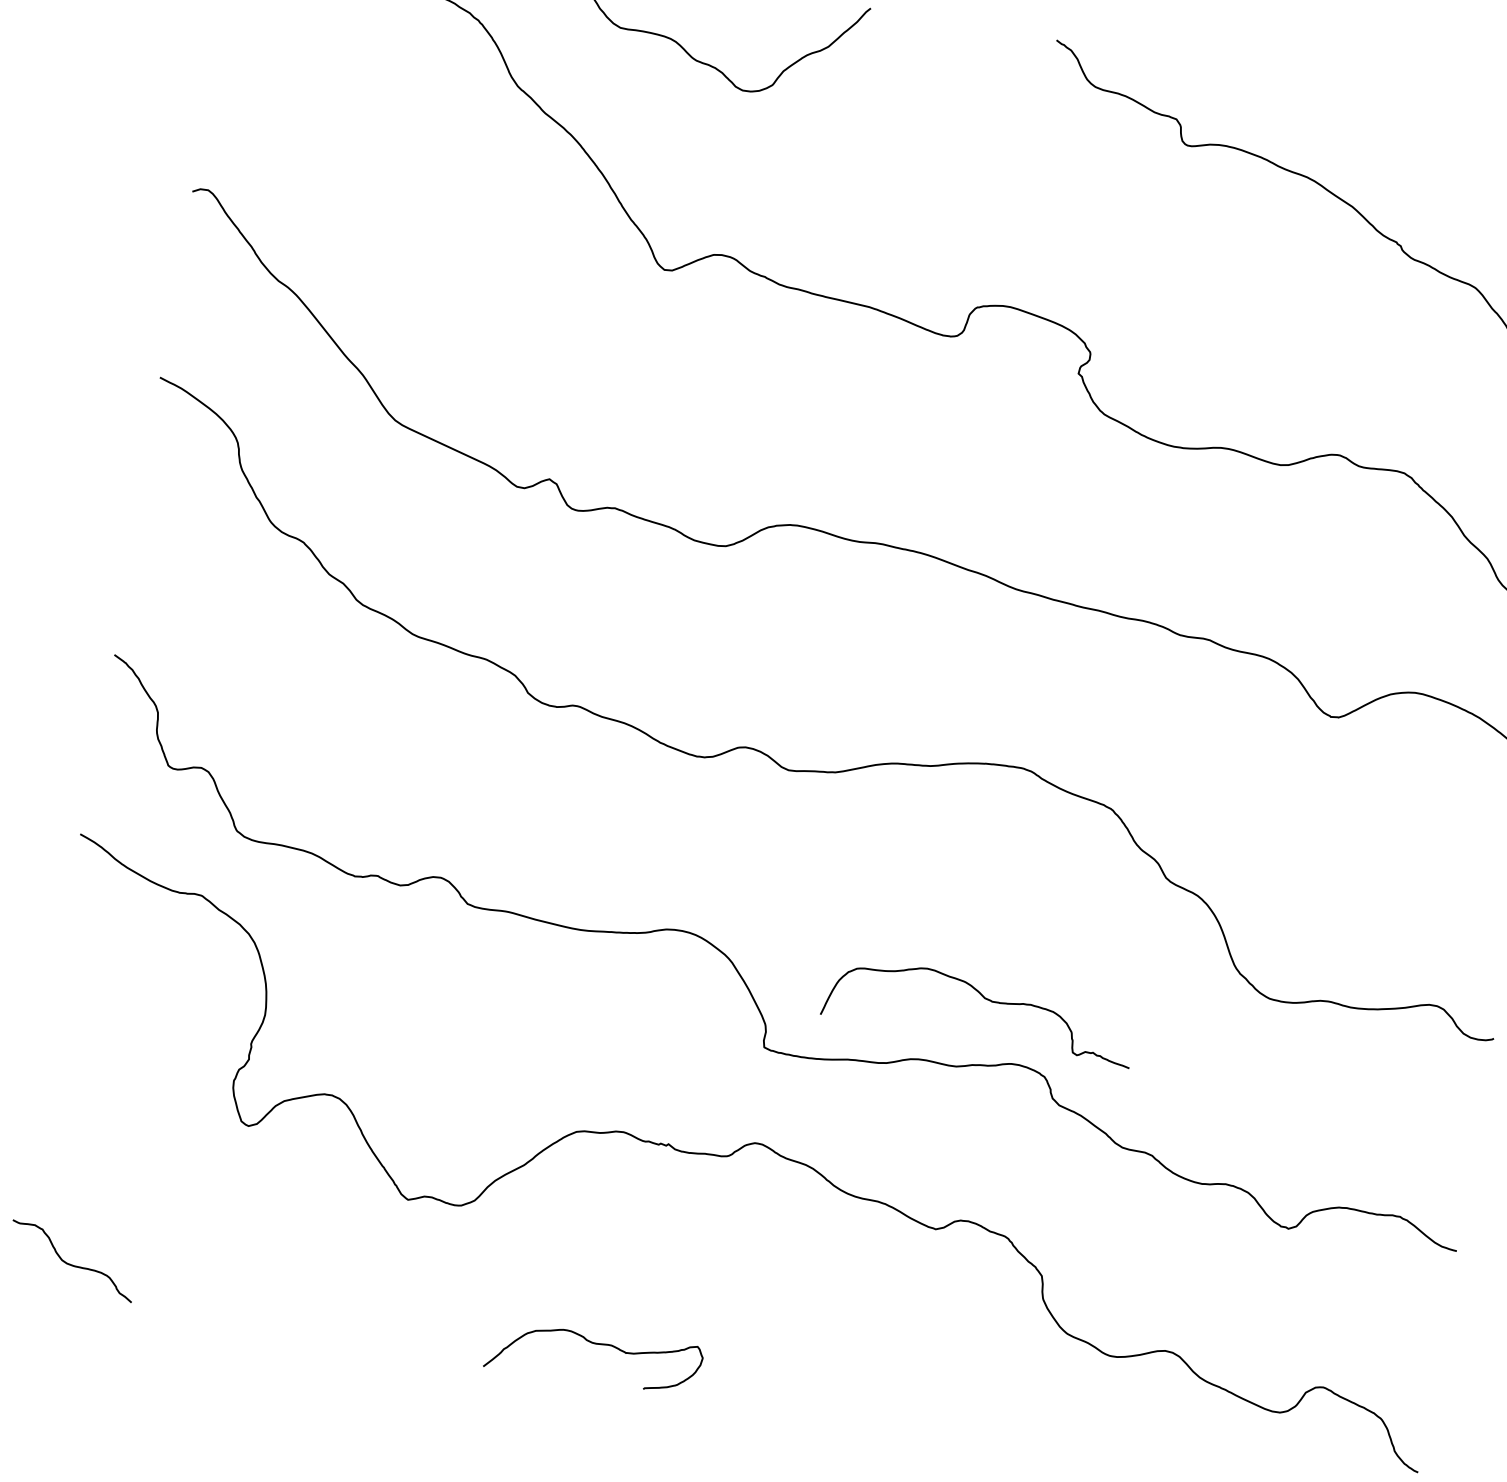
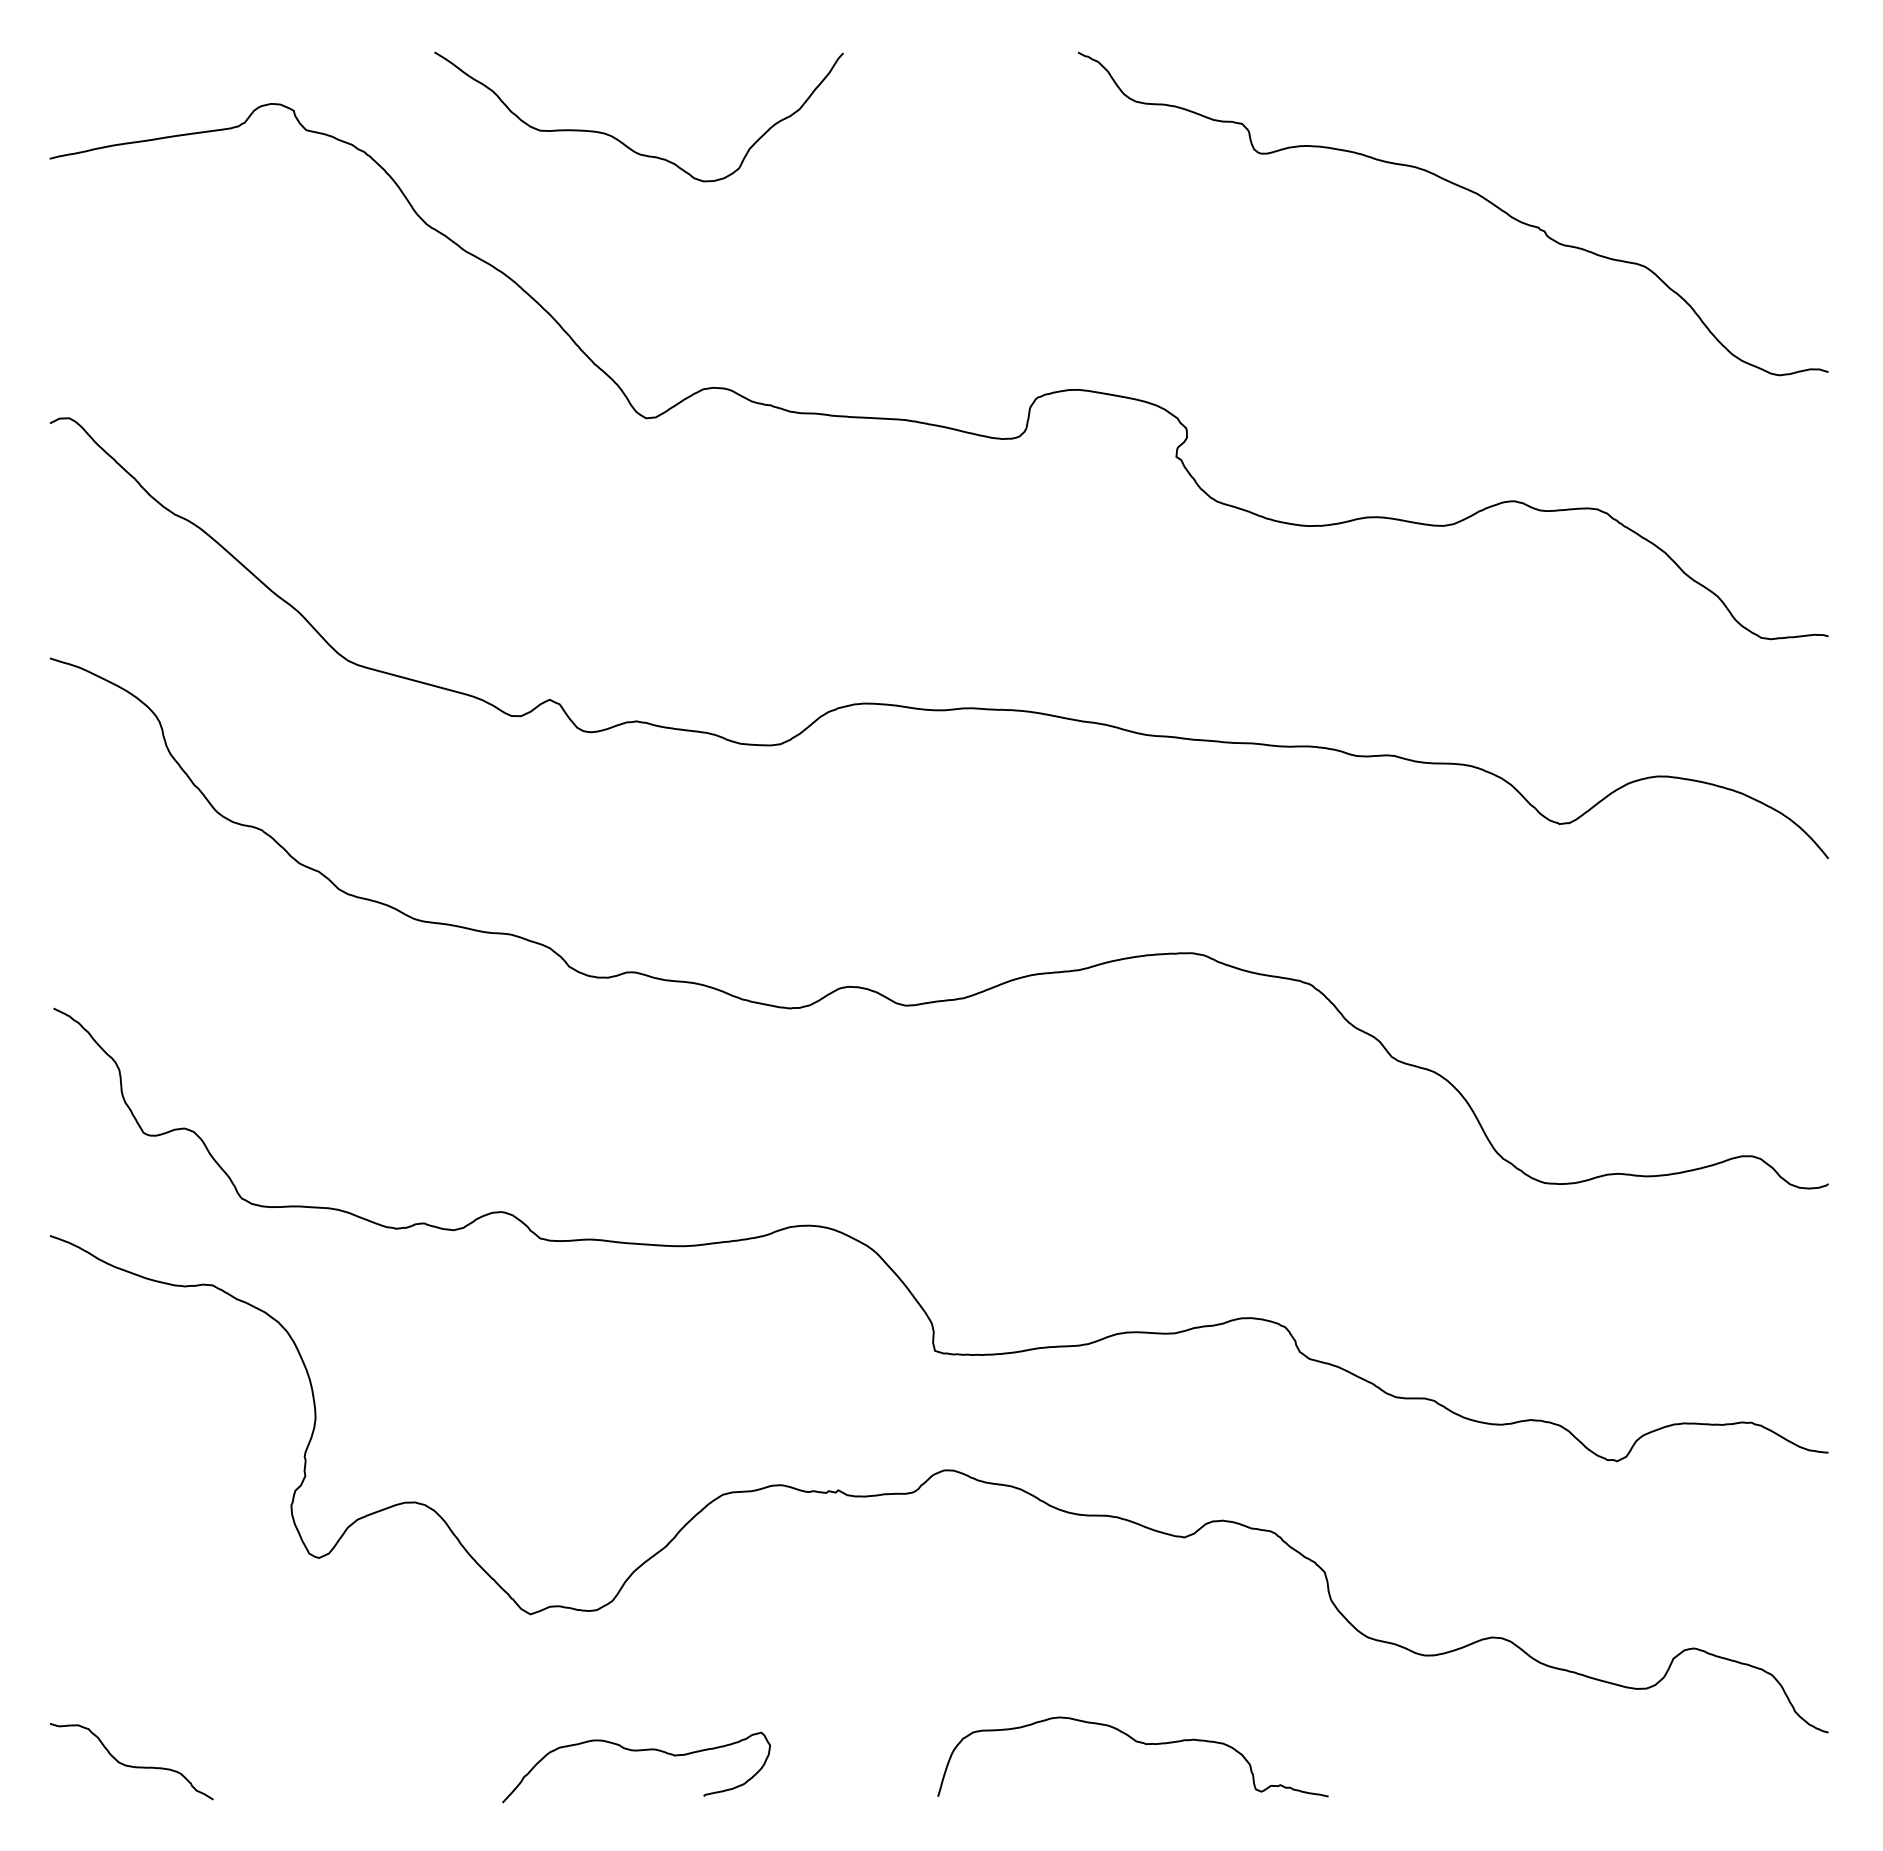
curve: (984, 999) -> (1136, 1742), moved
curve: (596, 1344) -> (636, 1751), moved

